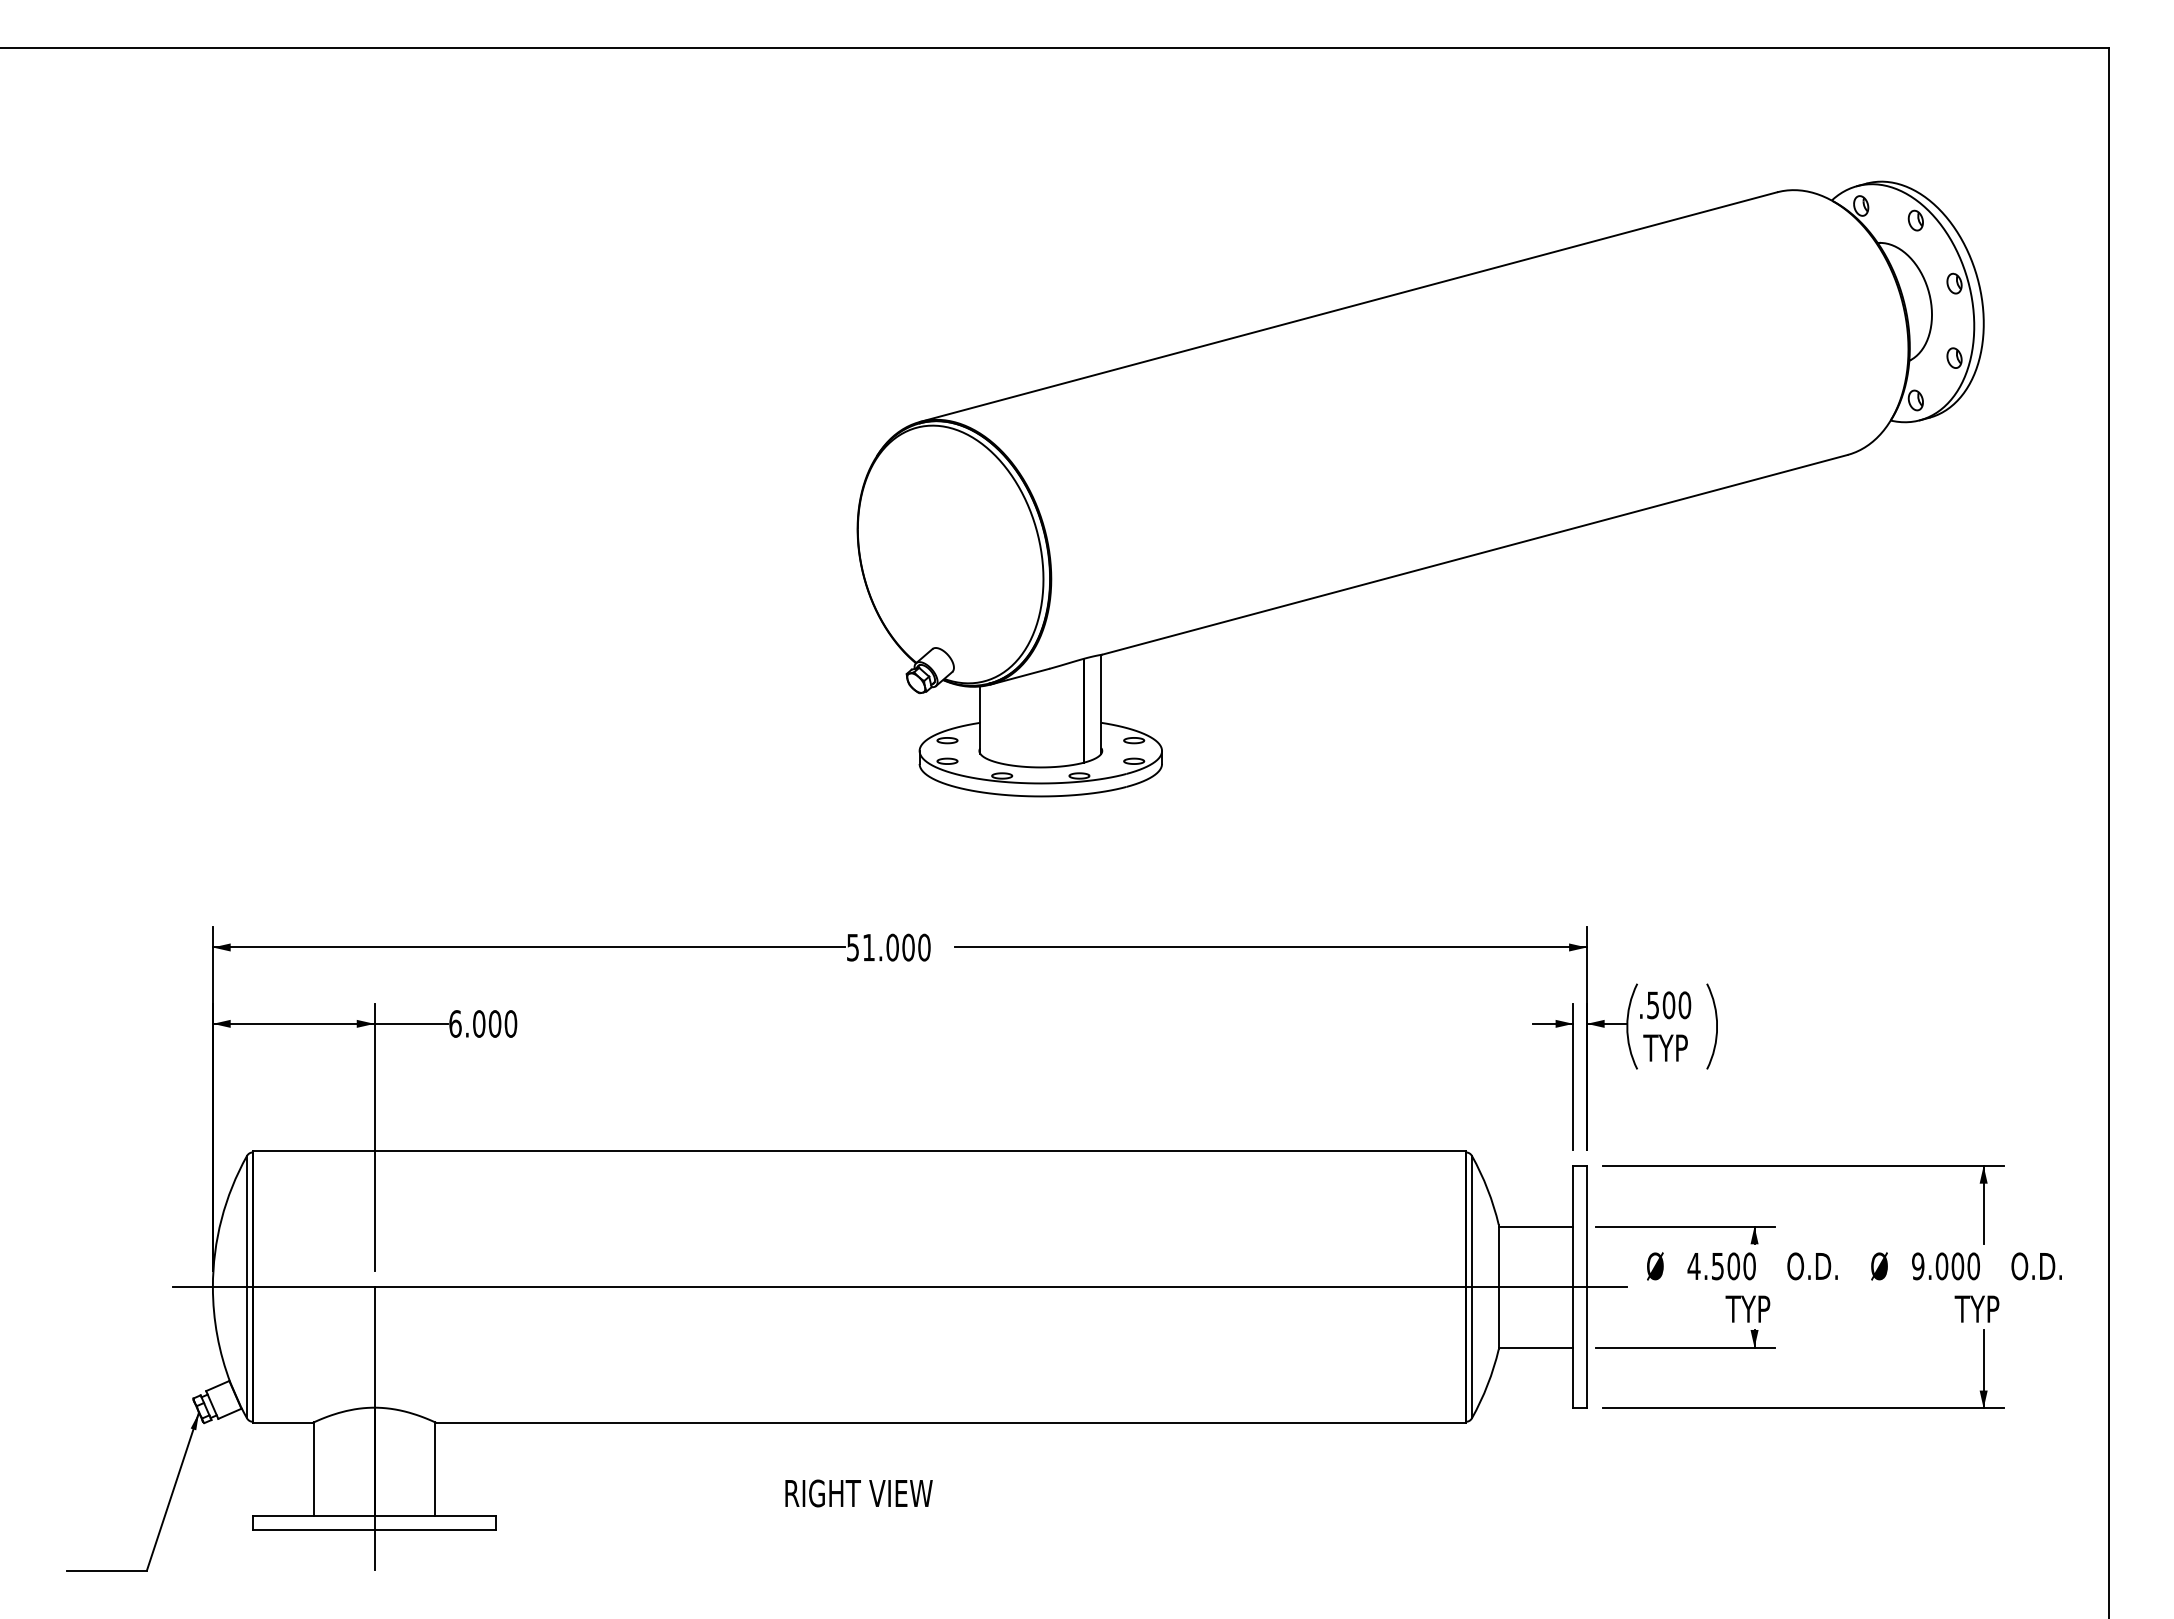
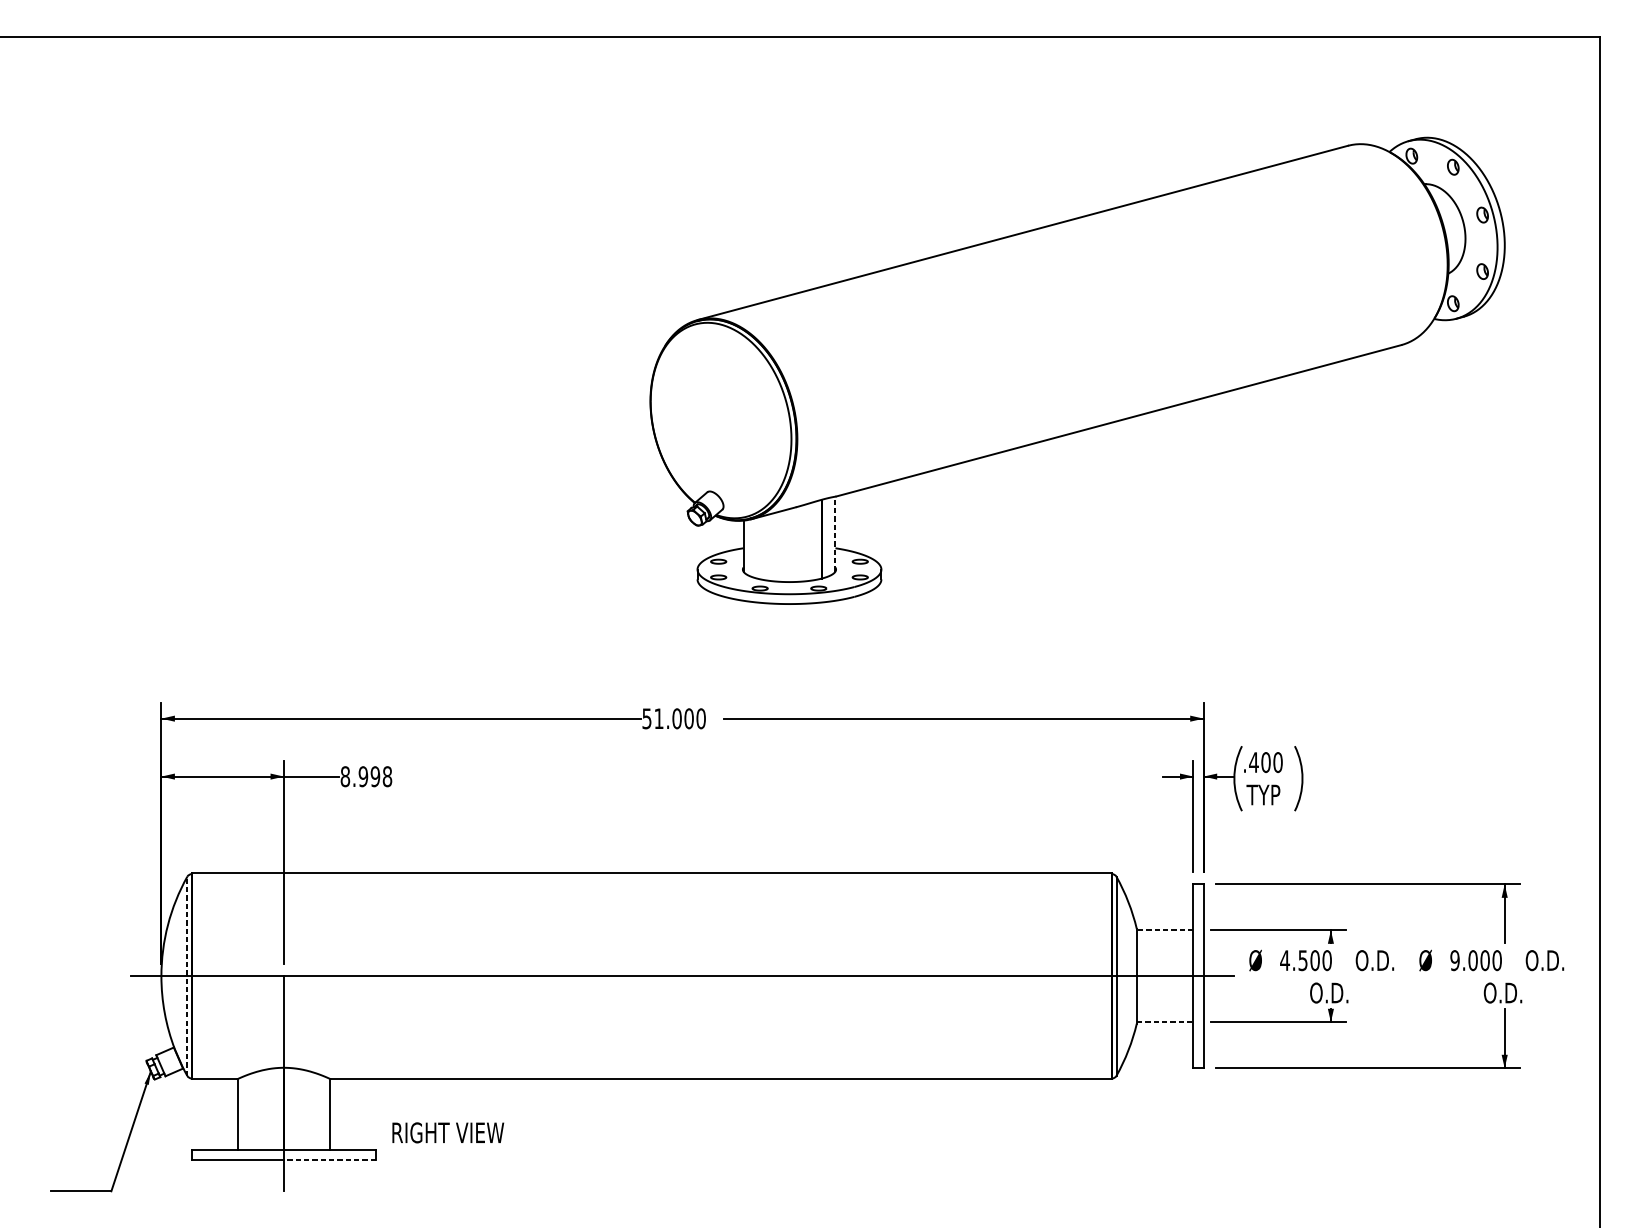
line: (1101, 703) -> (835, 533), solid -> dashed
text: (1652, 1005) -> (1253, 762), .500 -> .400
text: (483, 1023) -> (366, 776), 6.000 -> 8.998
line: (1535, 1226) -> (1164, 930), solid -> dashed
line: (247, 1286) -> (187, 975), solid -> dashed
text: (1751, 1309) -> (1328, 993), TYP -> O.D.
text: (1980, 1309) -> (1502, 993), TYP -> O.D.
line: (1536, 1347) -> (1165, 1022), solid -> dashed
text: (858, 1493) -> (447, 1132), moved
line: (435, 1529) -> (330, 1160), solid -> dashed

